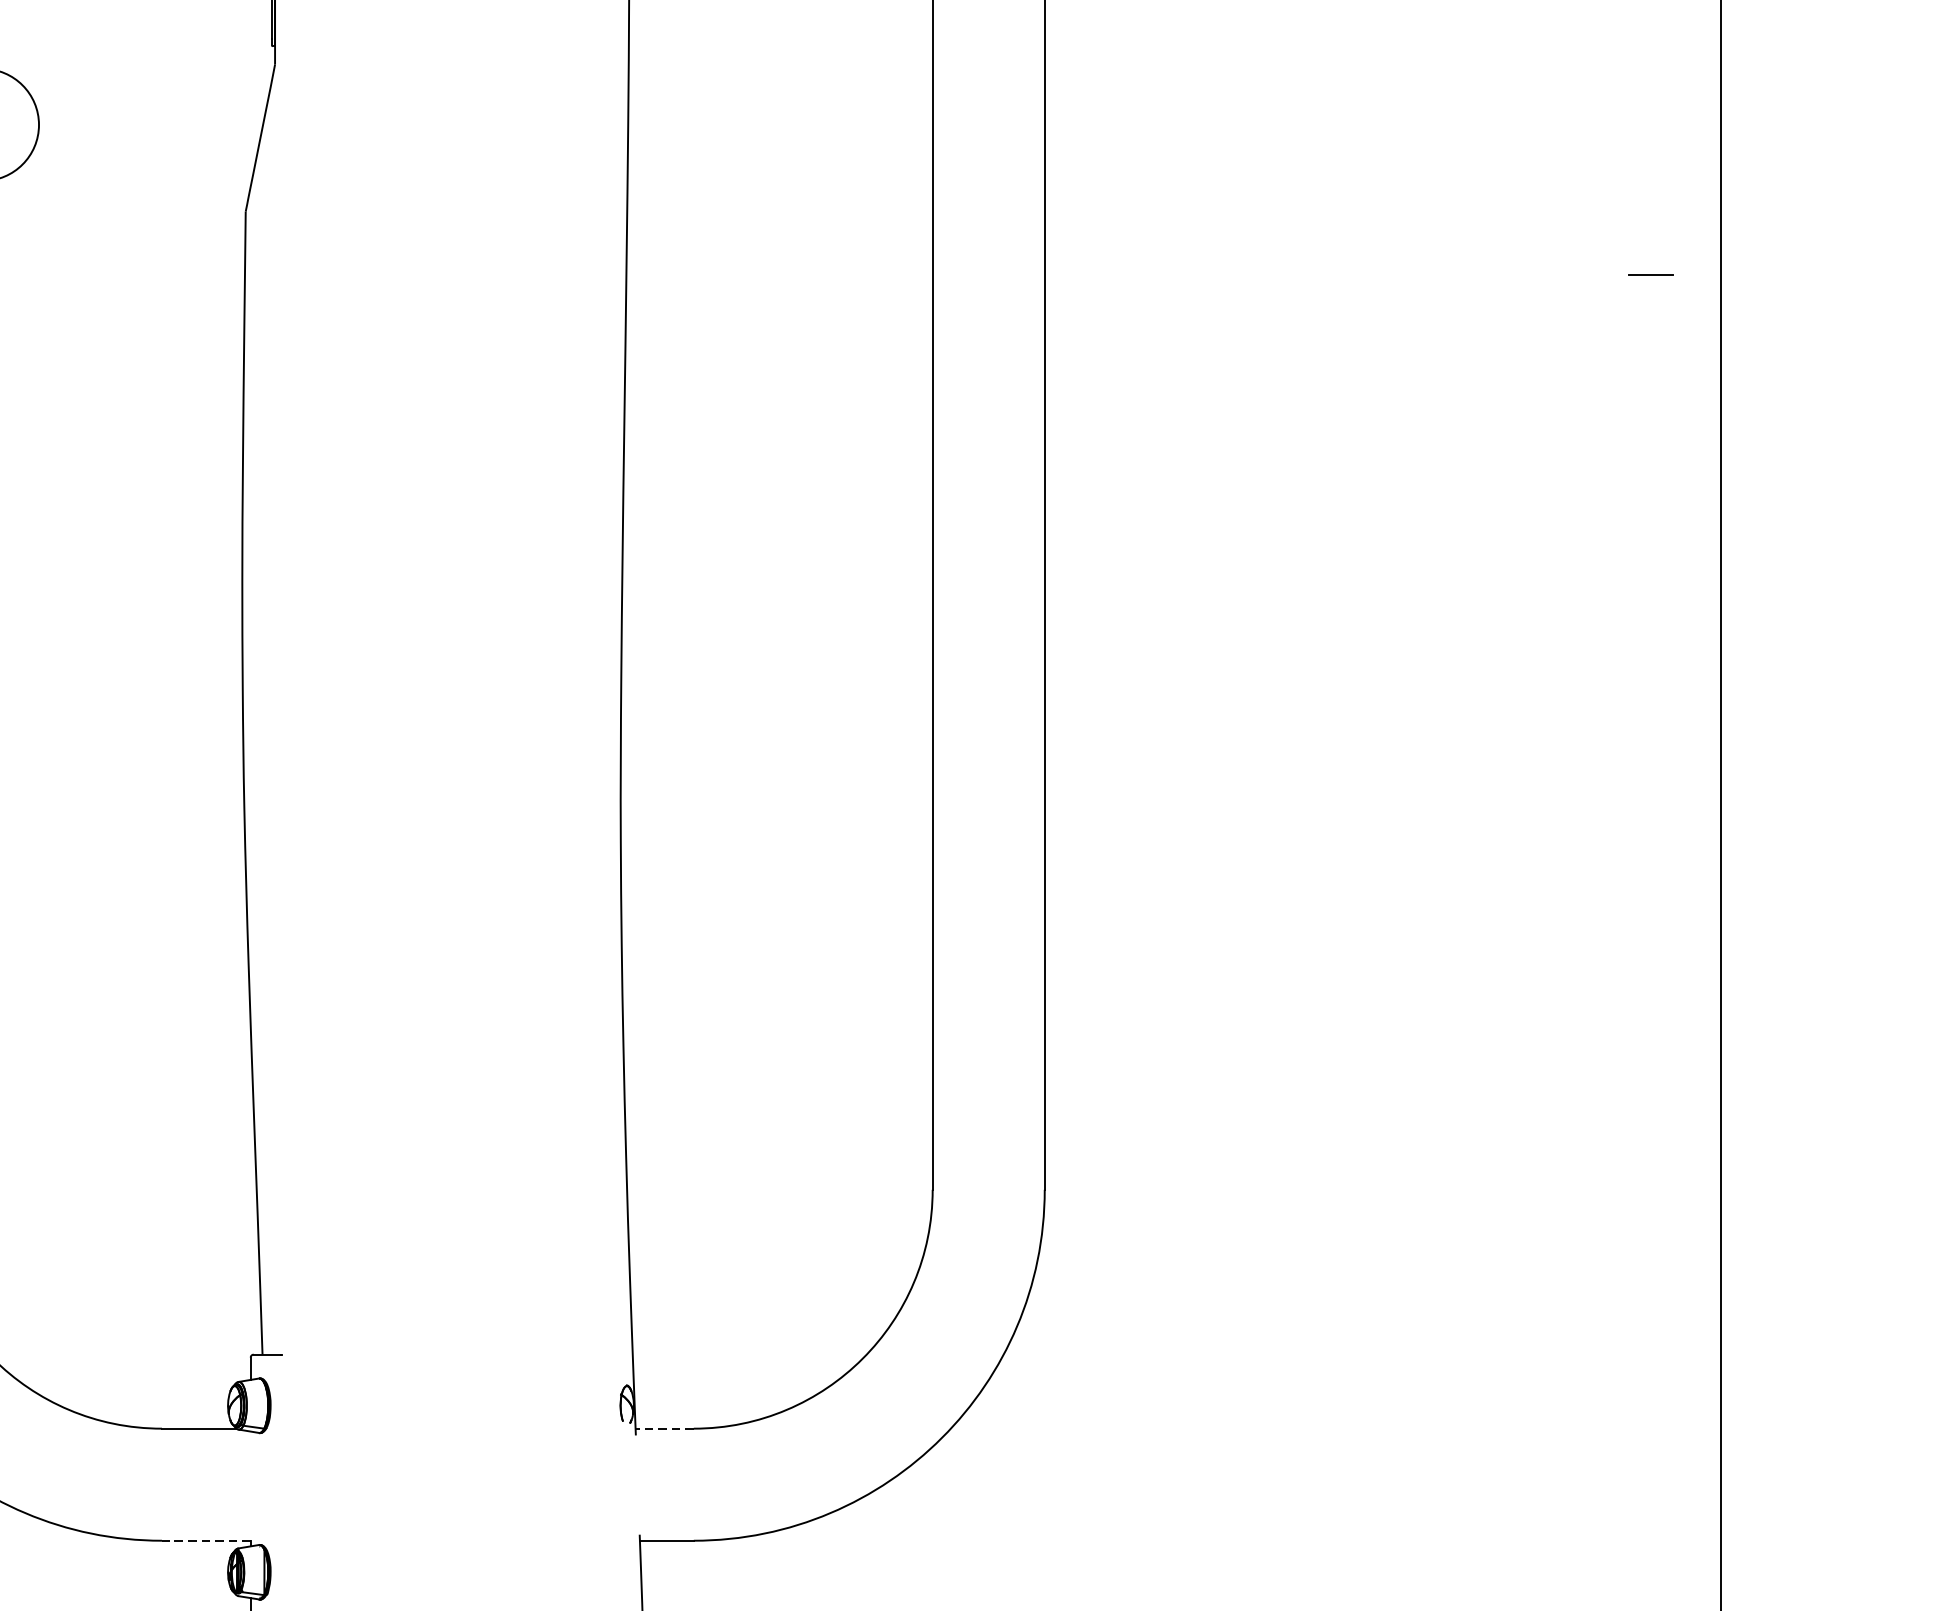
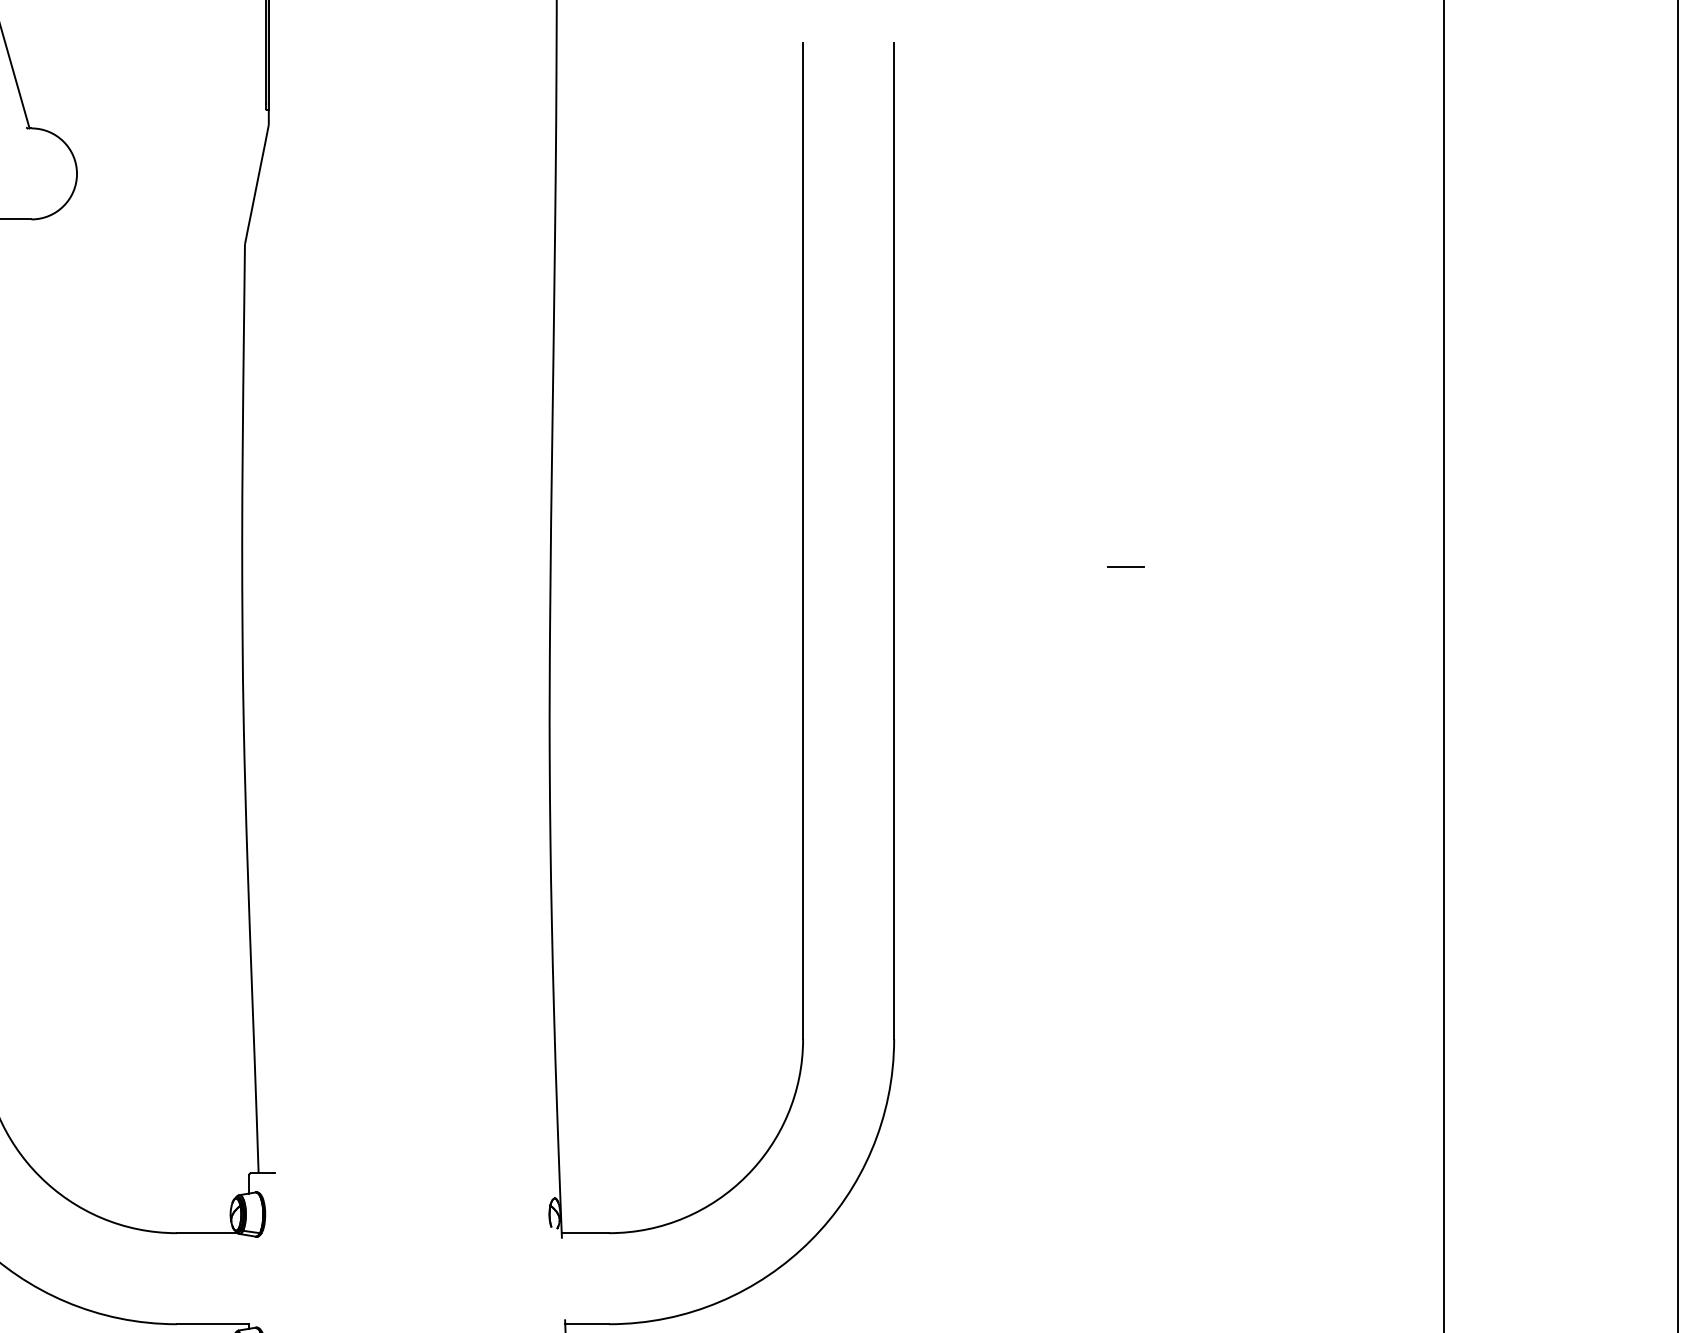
line: (1650, 274) -> (1125, 566), moved
line: (664, 1429) -> (585, 1233), dashed -> solid
line: (205, 1541) -> (212, 1324), dashed -> solid

